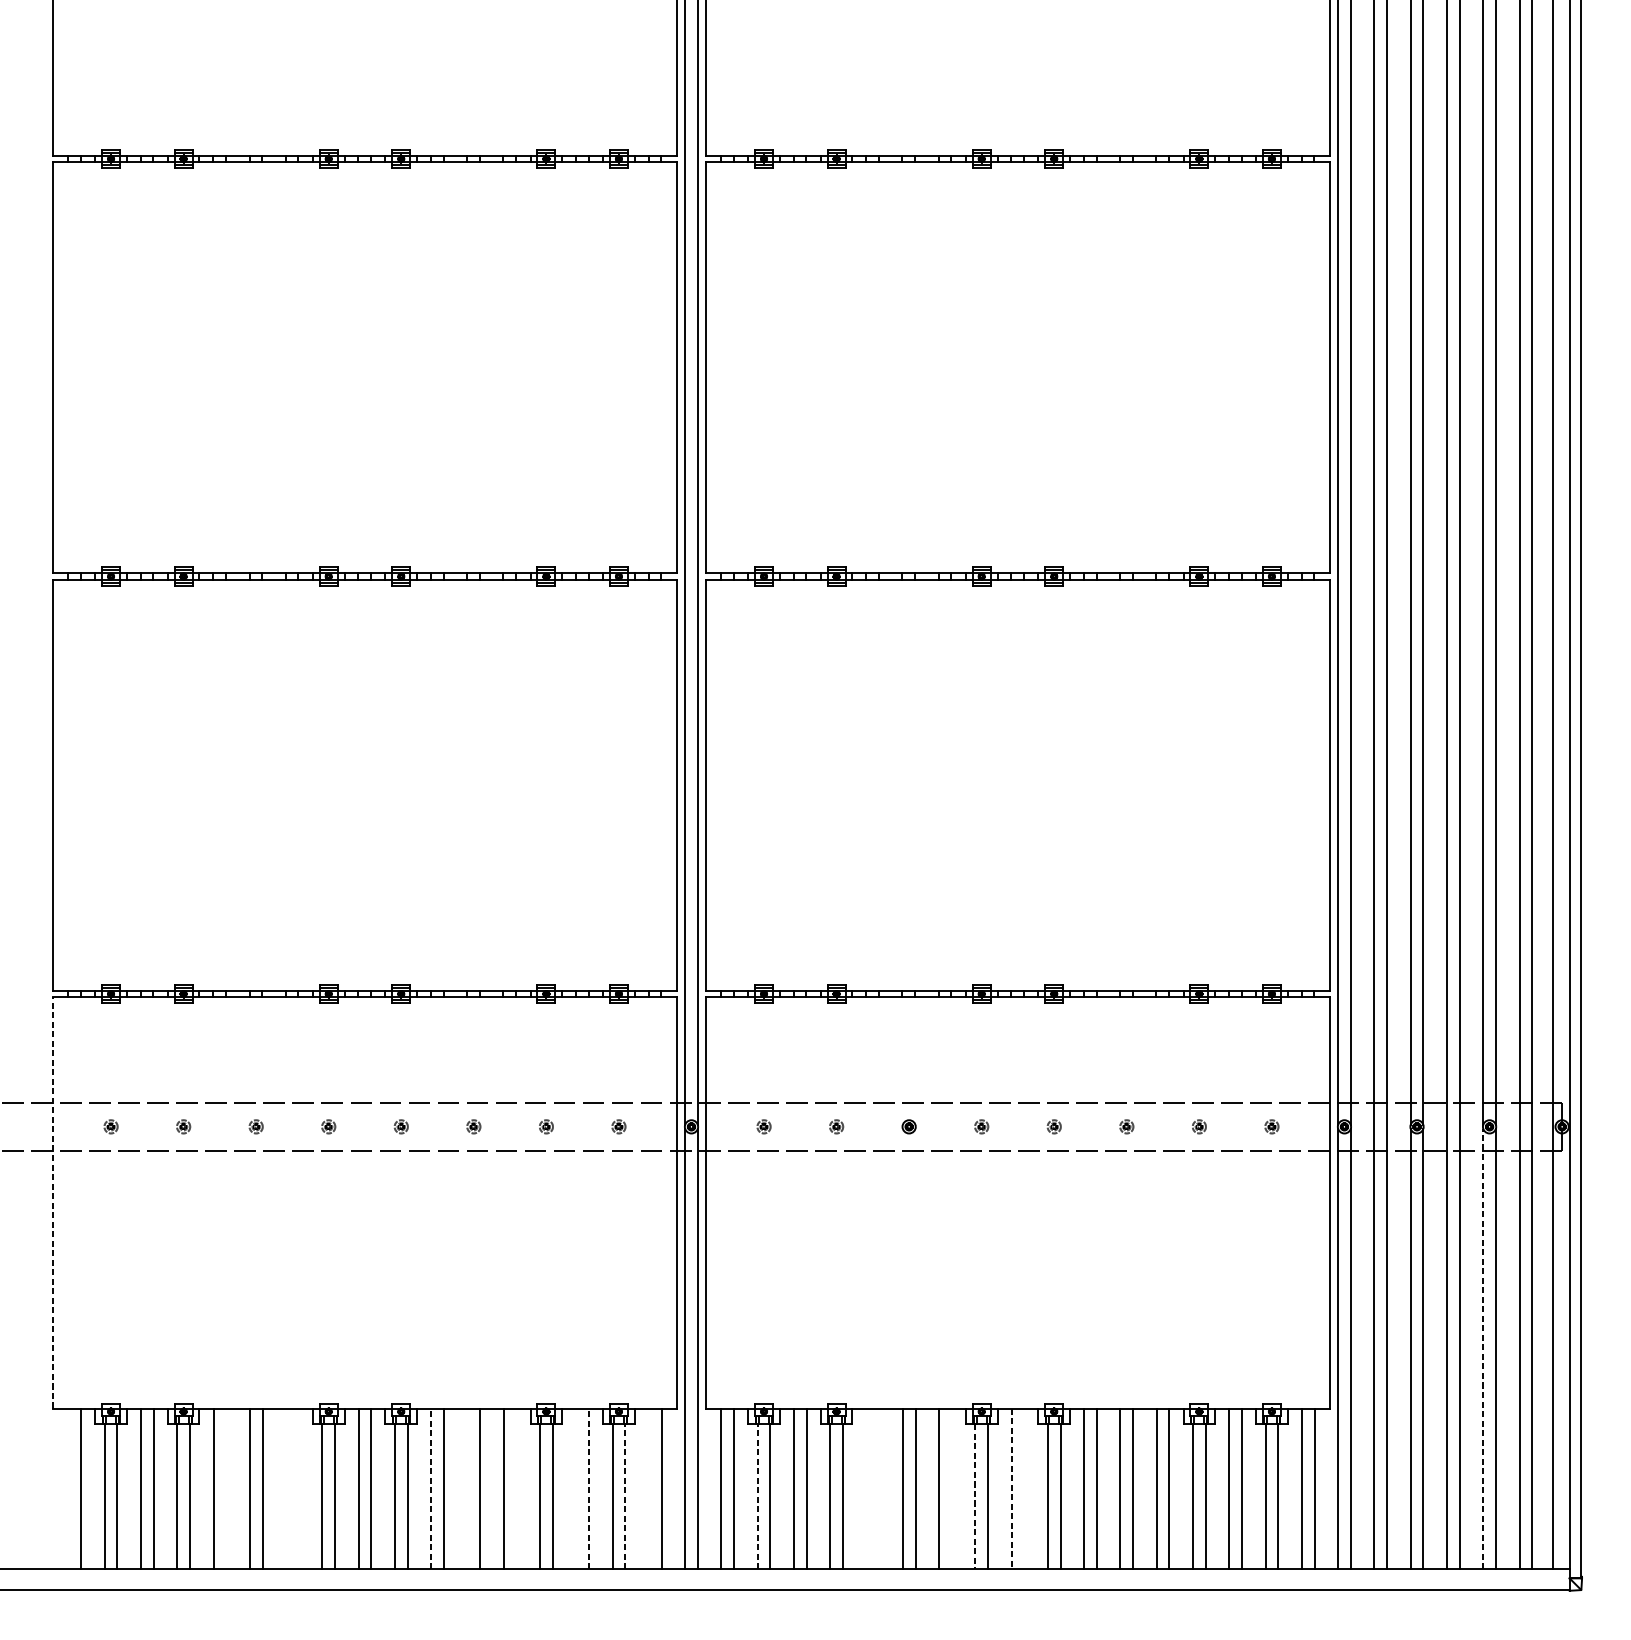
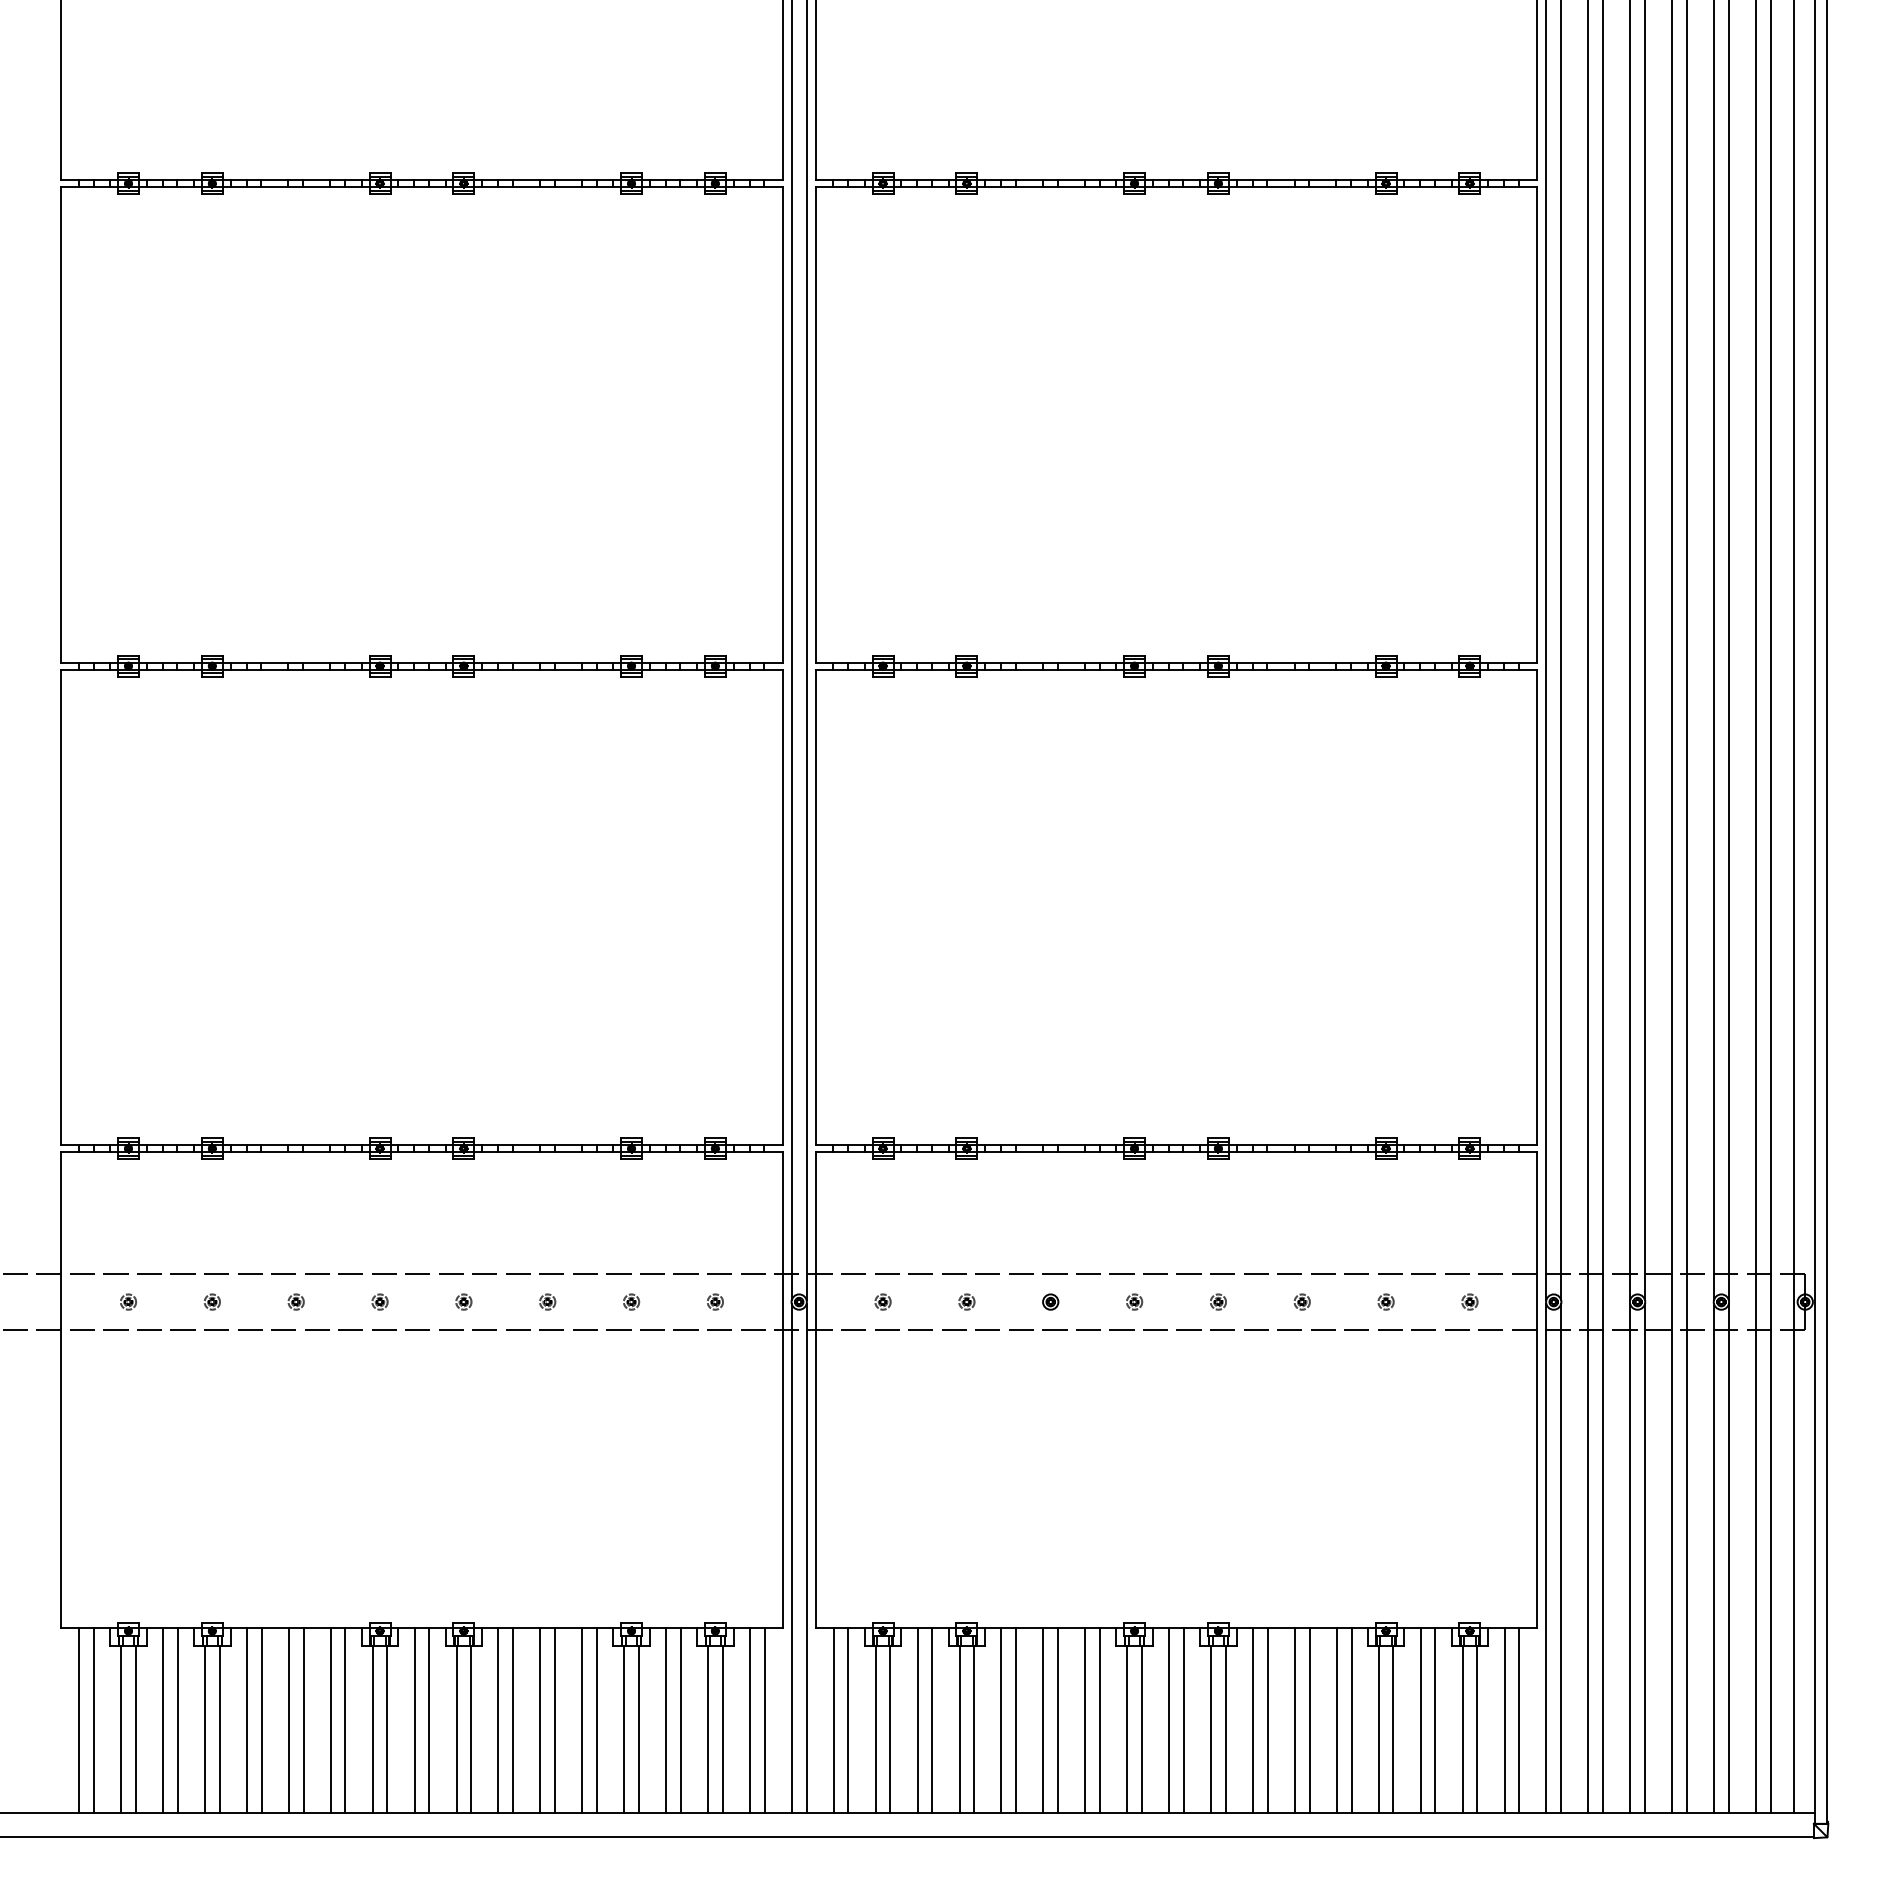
line: (53, 1202) -> (61, 1389), dashed -> solid
line: (1483, 1348) -> (1714, 1558), dashed -> solid
line: (68, 1488) -> (79, 1720), added
line: (226, 1488) -> (261, 1720), added
line: (285, 1488) -> (330, 1720), added
line: (298, 1488) -> (345, 1720), added
line: (431, 1488) -> (498, 1720), dashed -> solid
line: (467, 1488) -> (540, 1720), added
line: (516, 1488) -> (596, 1720), added
line: (576, 1488) -> (666, 1720), added
line: (588, 1488) -> (680, 1720), dashed -> solid
line: (648, 1488) -> (749, 1720), added
line: (866, 1488) -> (1001, 1720), added
line: (879, 1488) -> (1016, 1720), added
line: (951, 1488) -> (1099, 1720), added
line: (1011, 1488) -> (1169, 1720), dashed -> solid
line: (1024, 1488) -> (1183, 1720), added
line: (625, 1496) -> (722, 1729), dashed -> solid
line: (757, 1496) -> (875, 1729), dashed -> solid
line: (975, 1496) -> (1127, 1729), dashed -> solid

